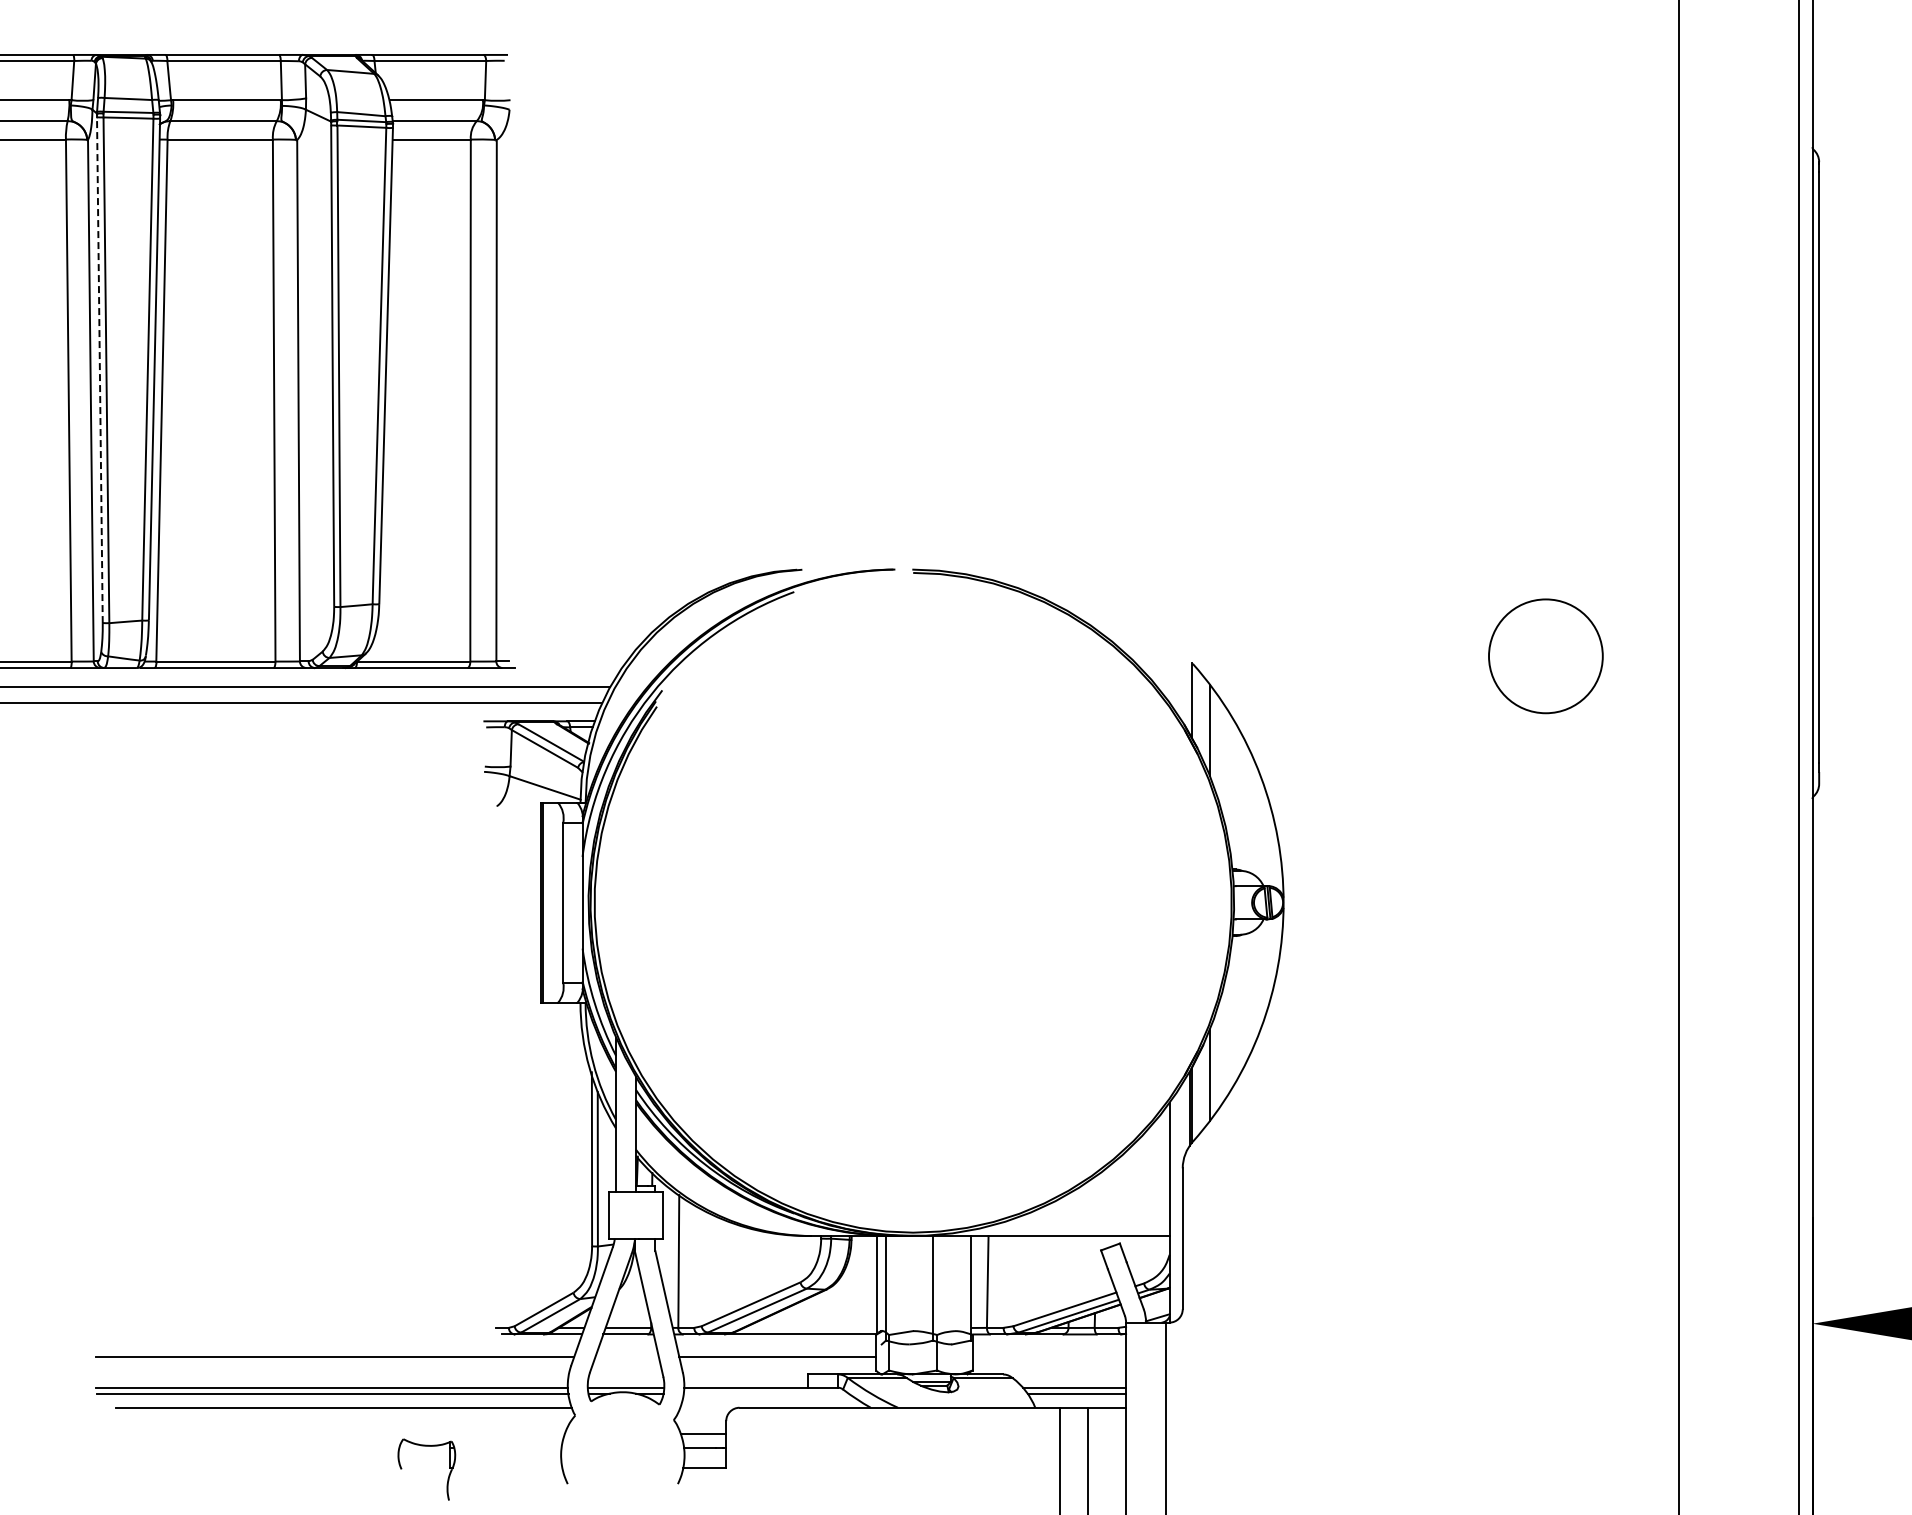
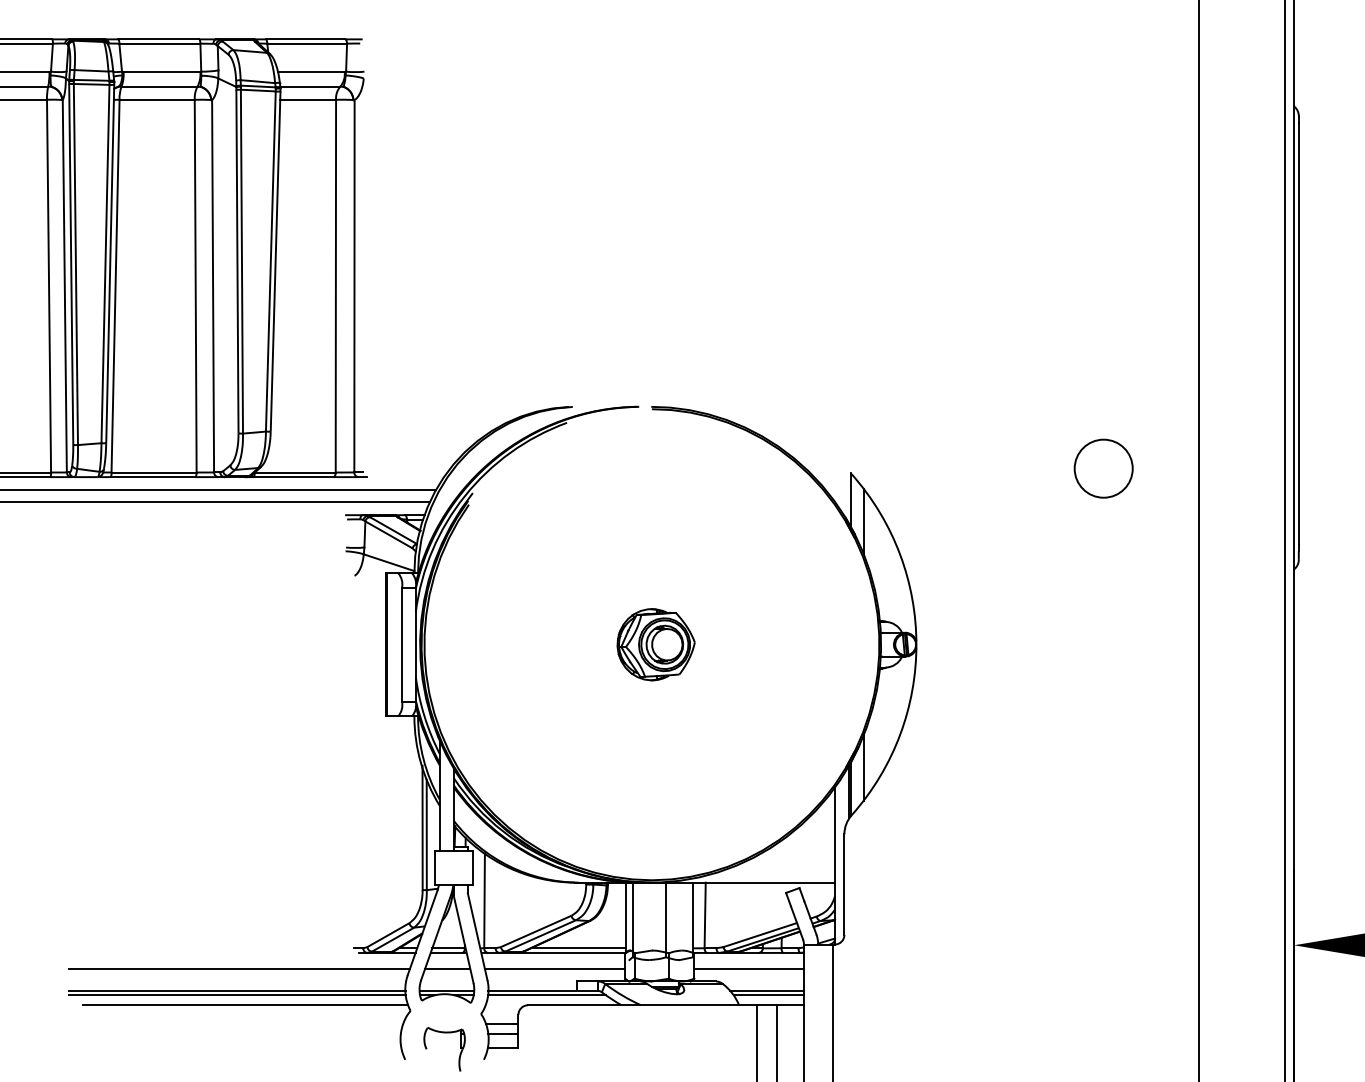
line: (99, 370) -> (70, 264), dashed -> solid
circle: (1545, 655) -> (1103, 468), size x0.71
part: (919, 902) -> (656, 644), added
line: (810, 1327) -> (578, 947), added
line: (626, 1357) -> (447, 969), added
line: (1049, 1357) -> (749, 969), added
line: (766, 1393) -> (547, 995), added
part: (448, 1475) -> (460, 1053), moved

